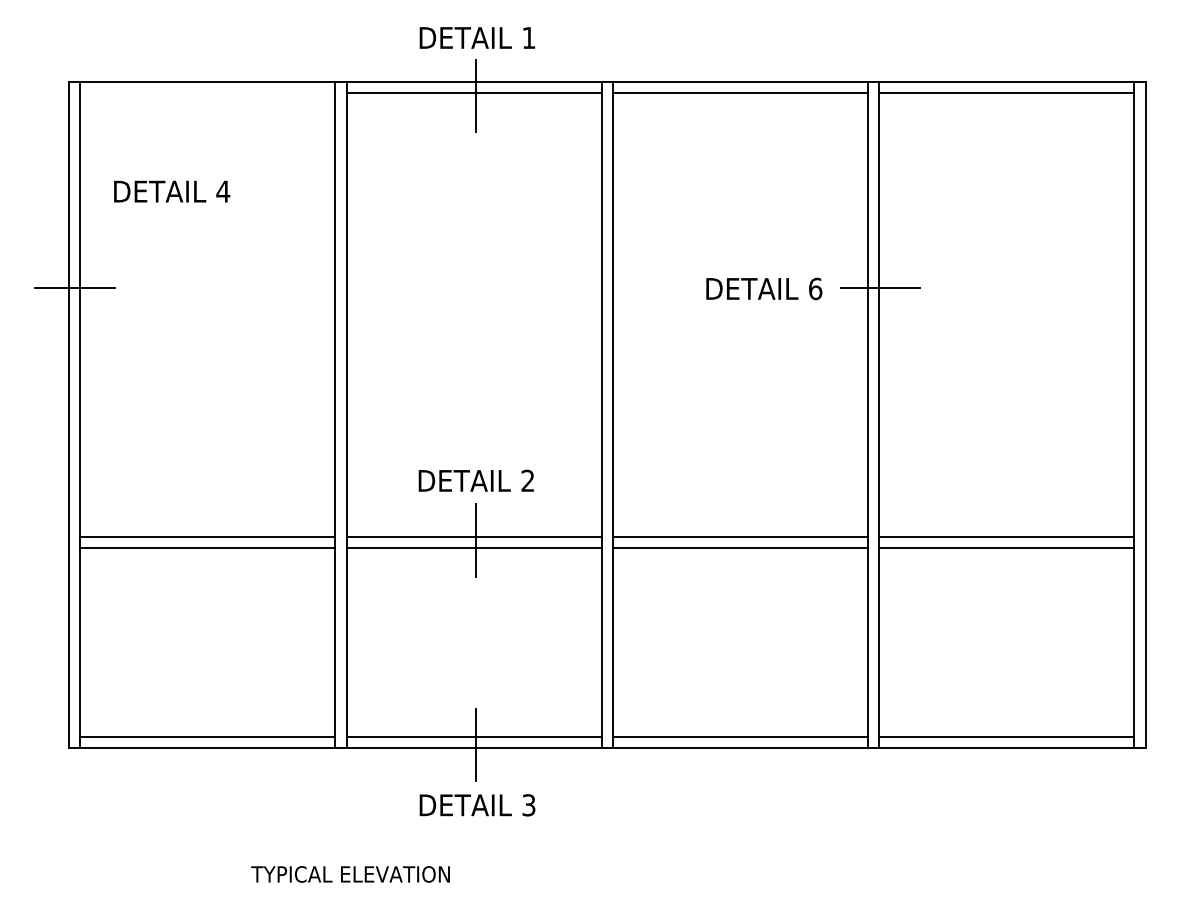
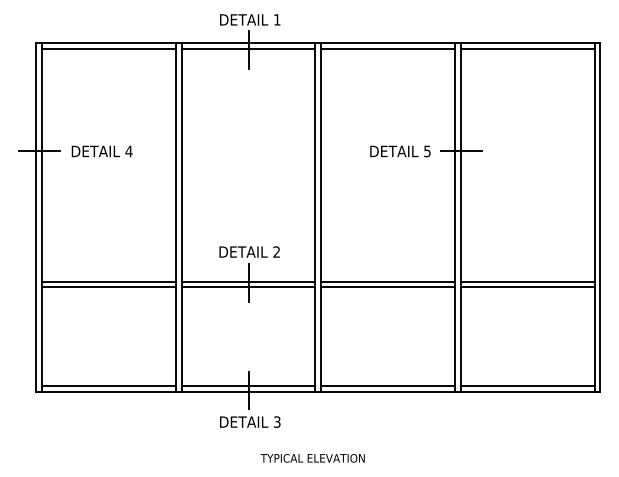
line: (207, 94) -> (108, 49), added
text: (170, 191) -> (101, 151), moved
text: (815, 289) -> (427, 151), 6 -> 5
text: (350, 874) -> (312, 458), moved

